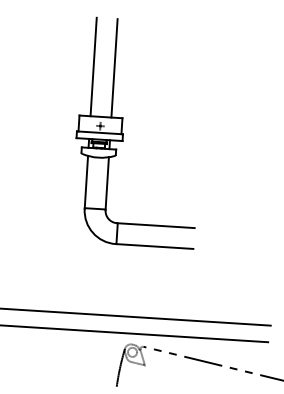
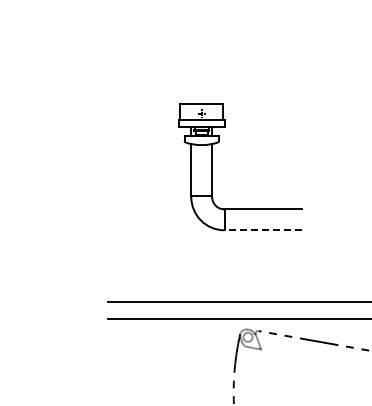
line: (93, 66) -> (191, 54), removed
line: (114, 67) -> (212, 54), removed
line: (154, 246) -> (263, 230), solid -> dashed

